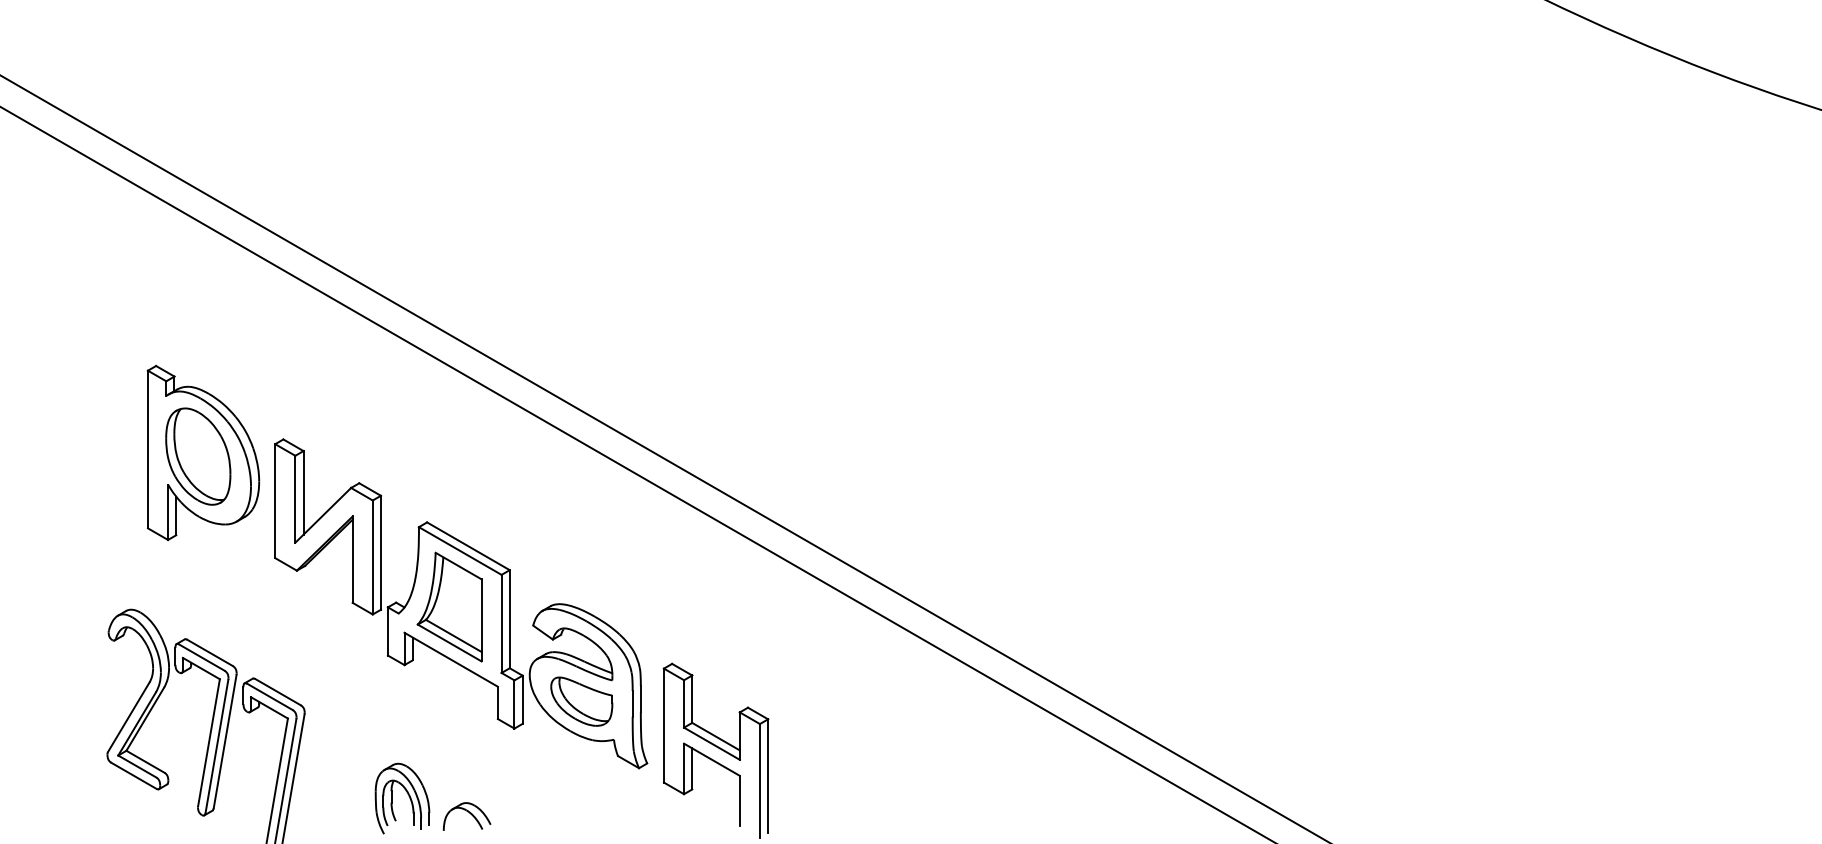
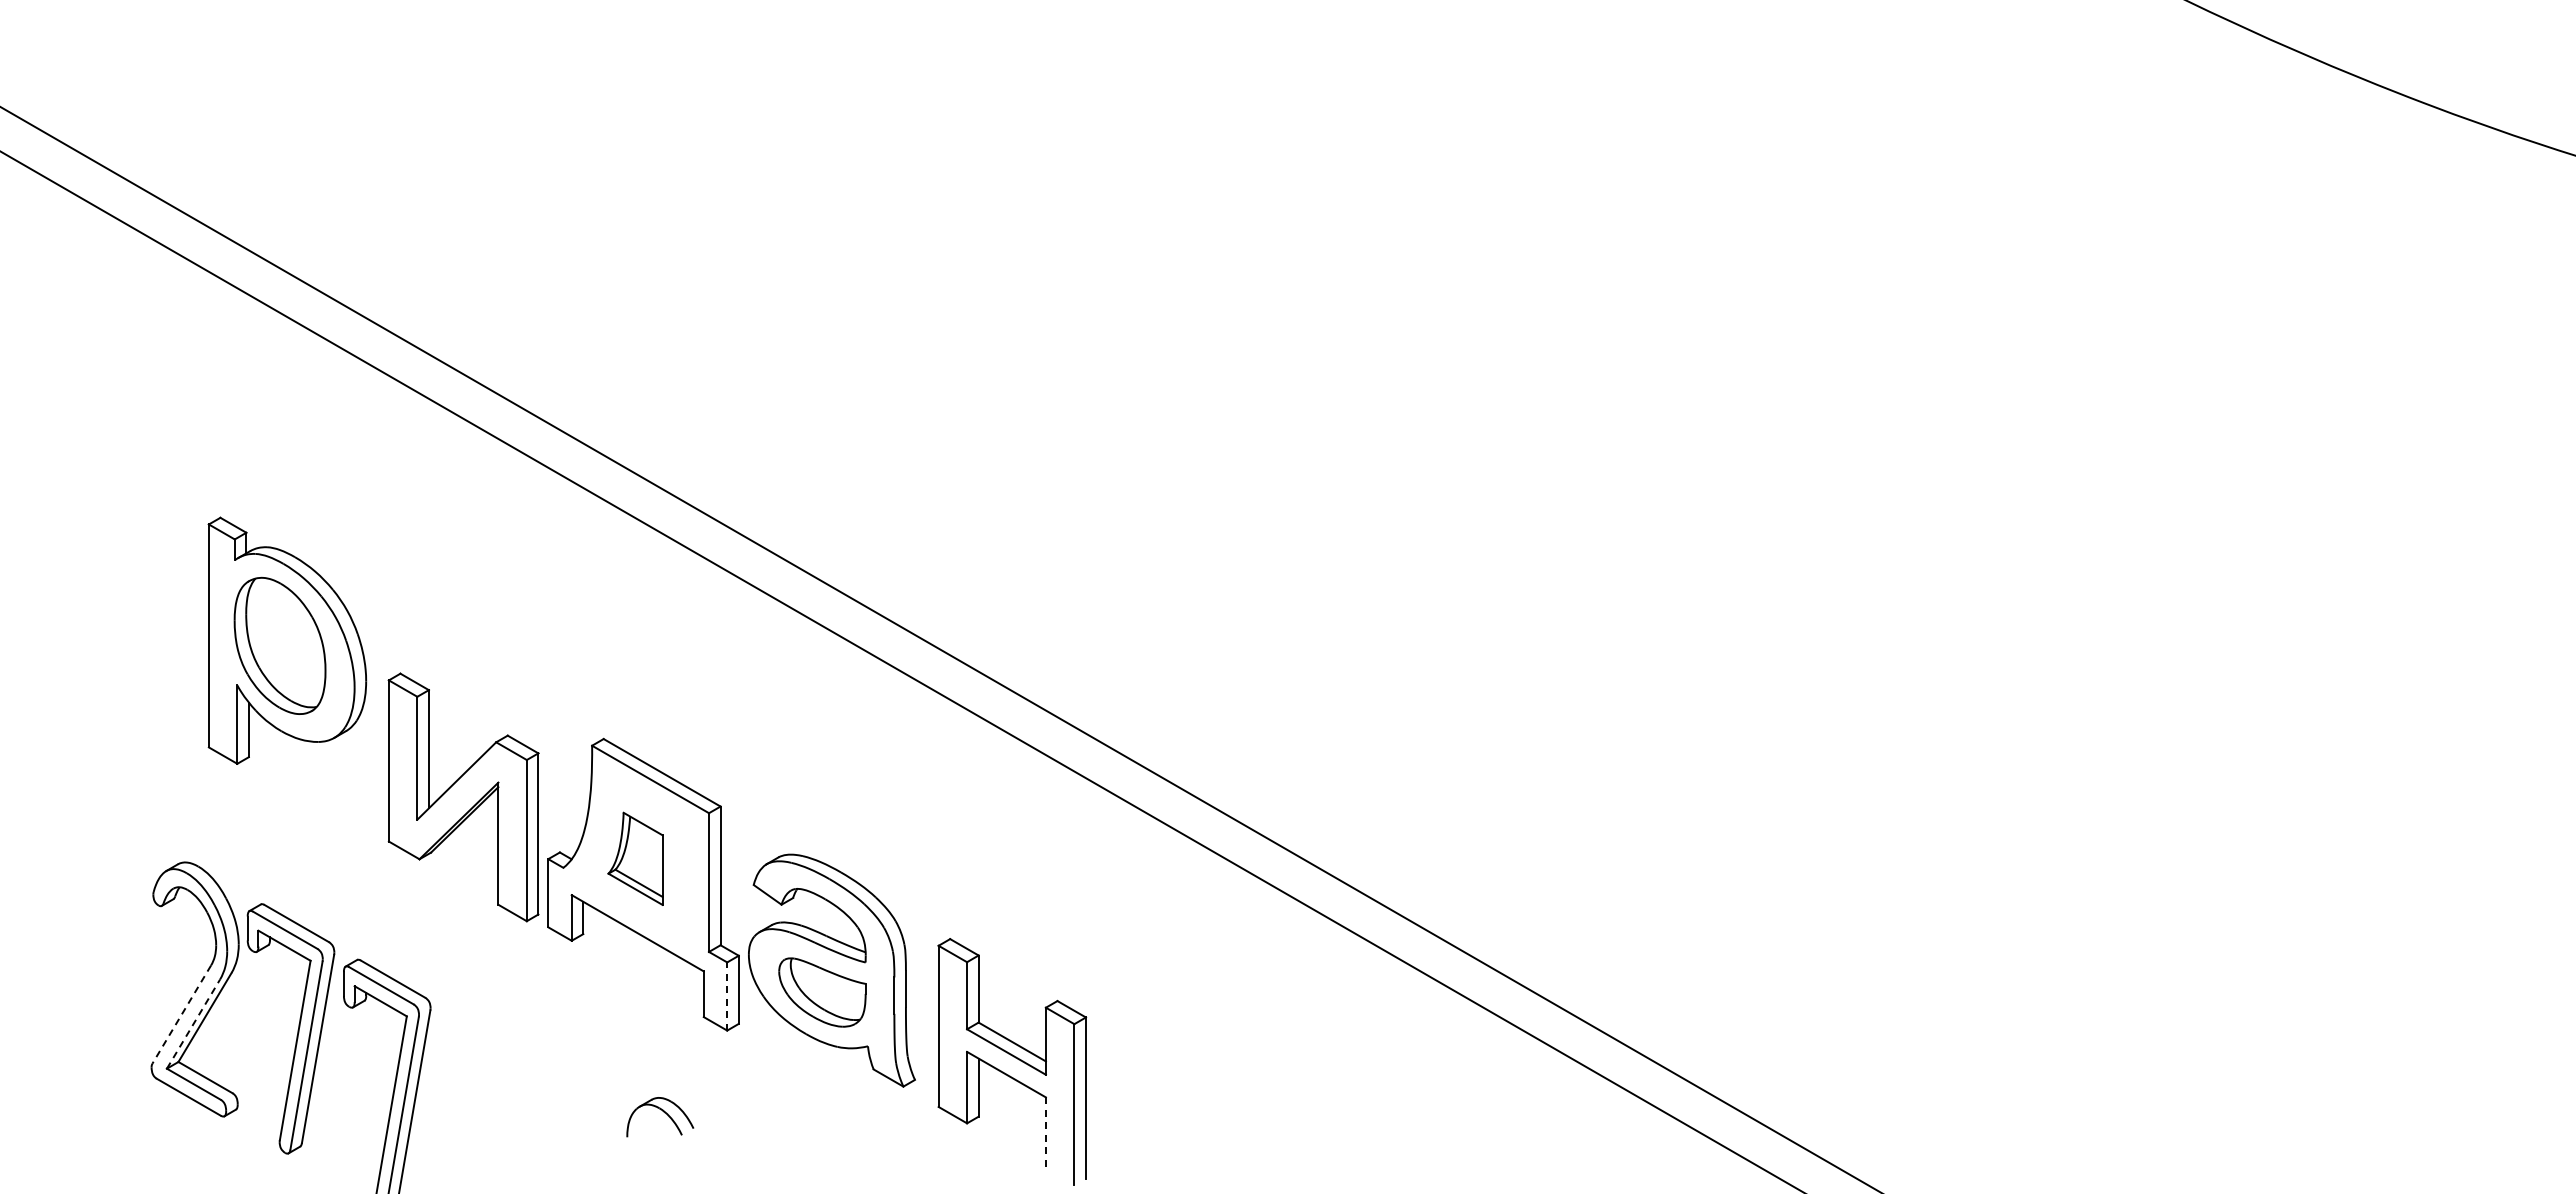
part: (327, 527) -> (463, 797), moved
part: (449, 606) -> (635, 858), size x0.6
line: (514, 704) -> (727, 996), solid -> dashed
line: (128, 717) -> (181, 1015), solid -> dashed
line: (137, 724) -> (193, 1024), solid -> dashed
part: (408, 795) -> (577, 1125), removed
line: (739, 801) -> (1045, 1133), solid -> dashed
part: (467, 816) -> (660, 1117), moved

